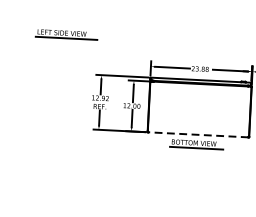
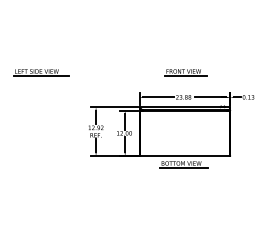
part: (67, 34) -> (41, 72), moved
part: (203, 41) -> (185, 72), added
line: (197, 135) -> (184, 156), dashed -> solid

